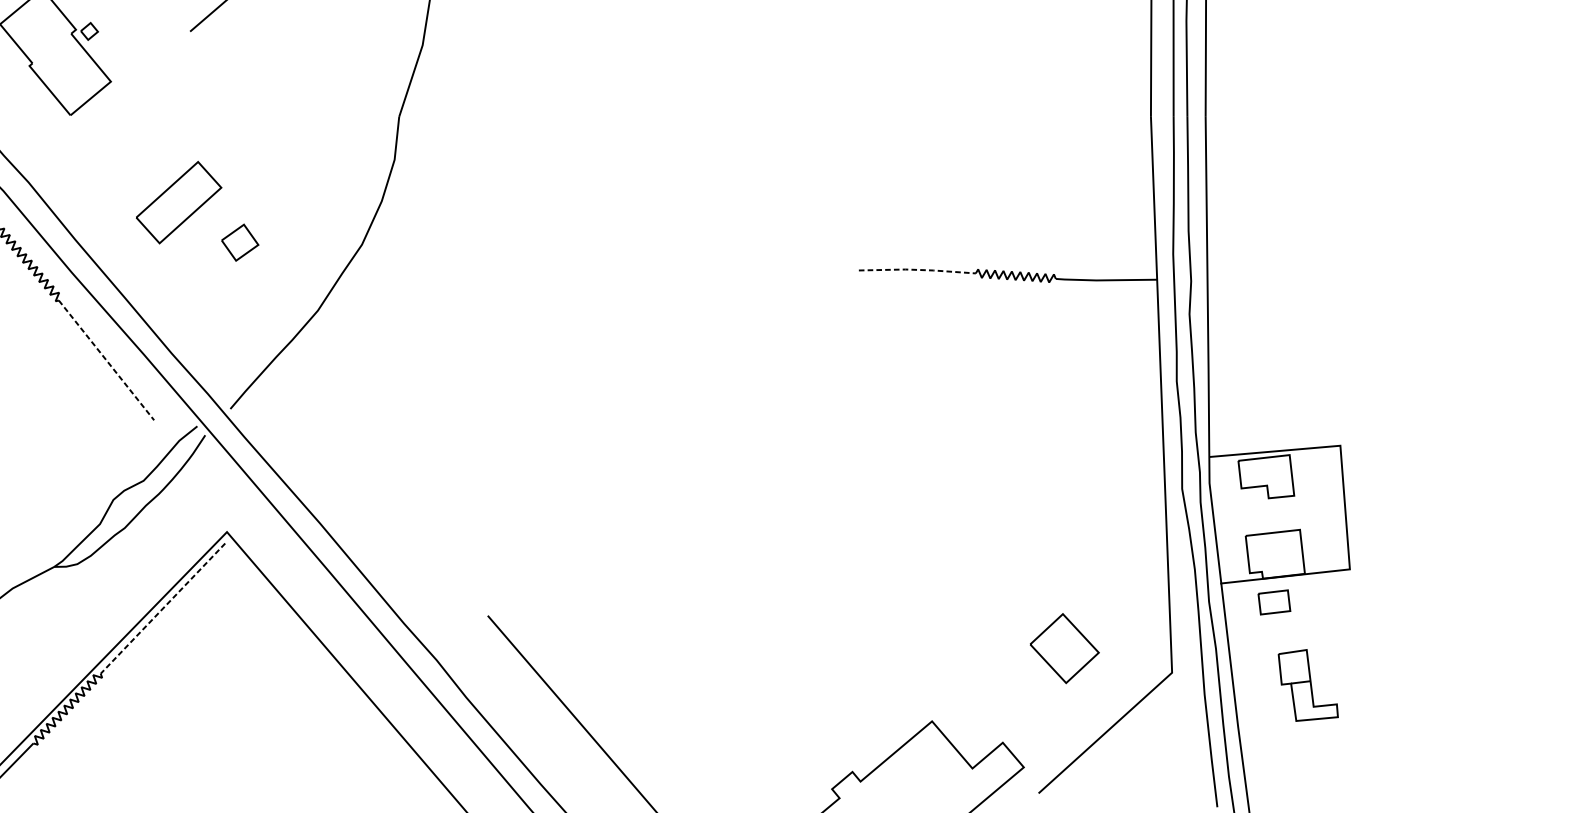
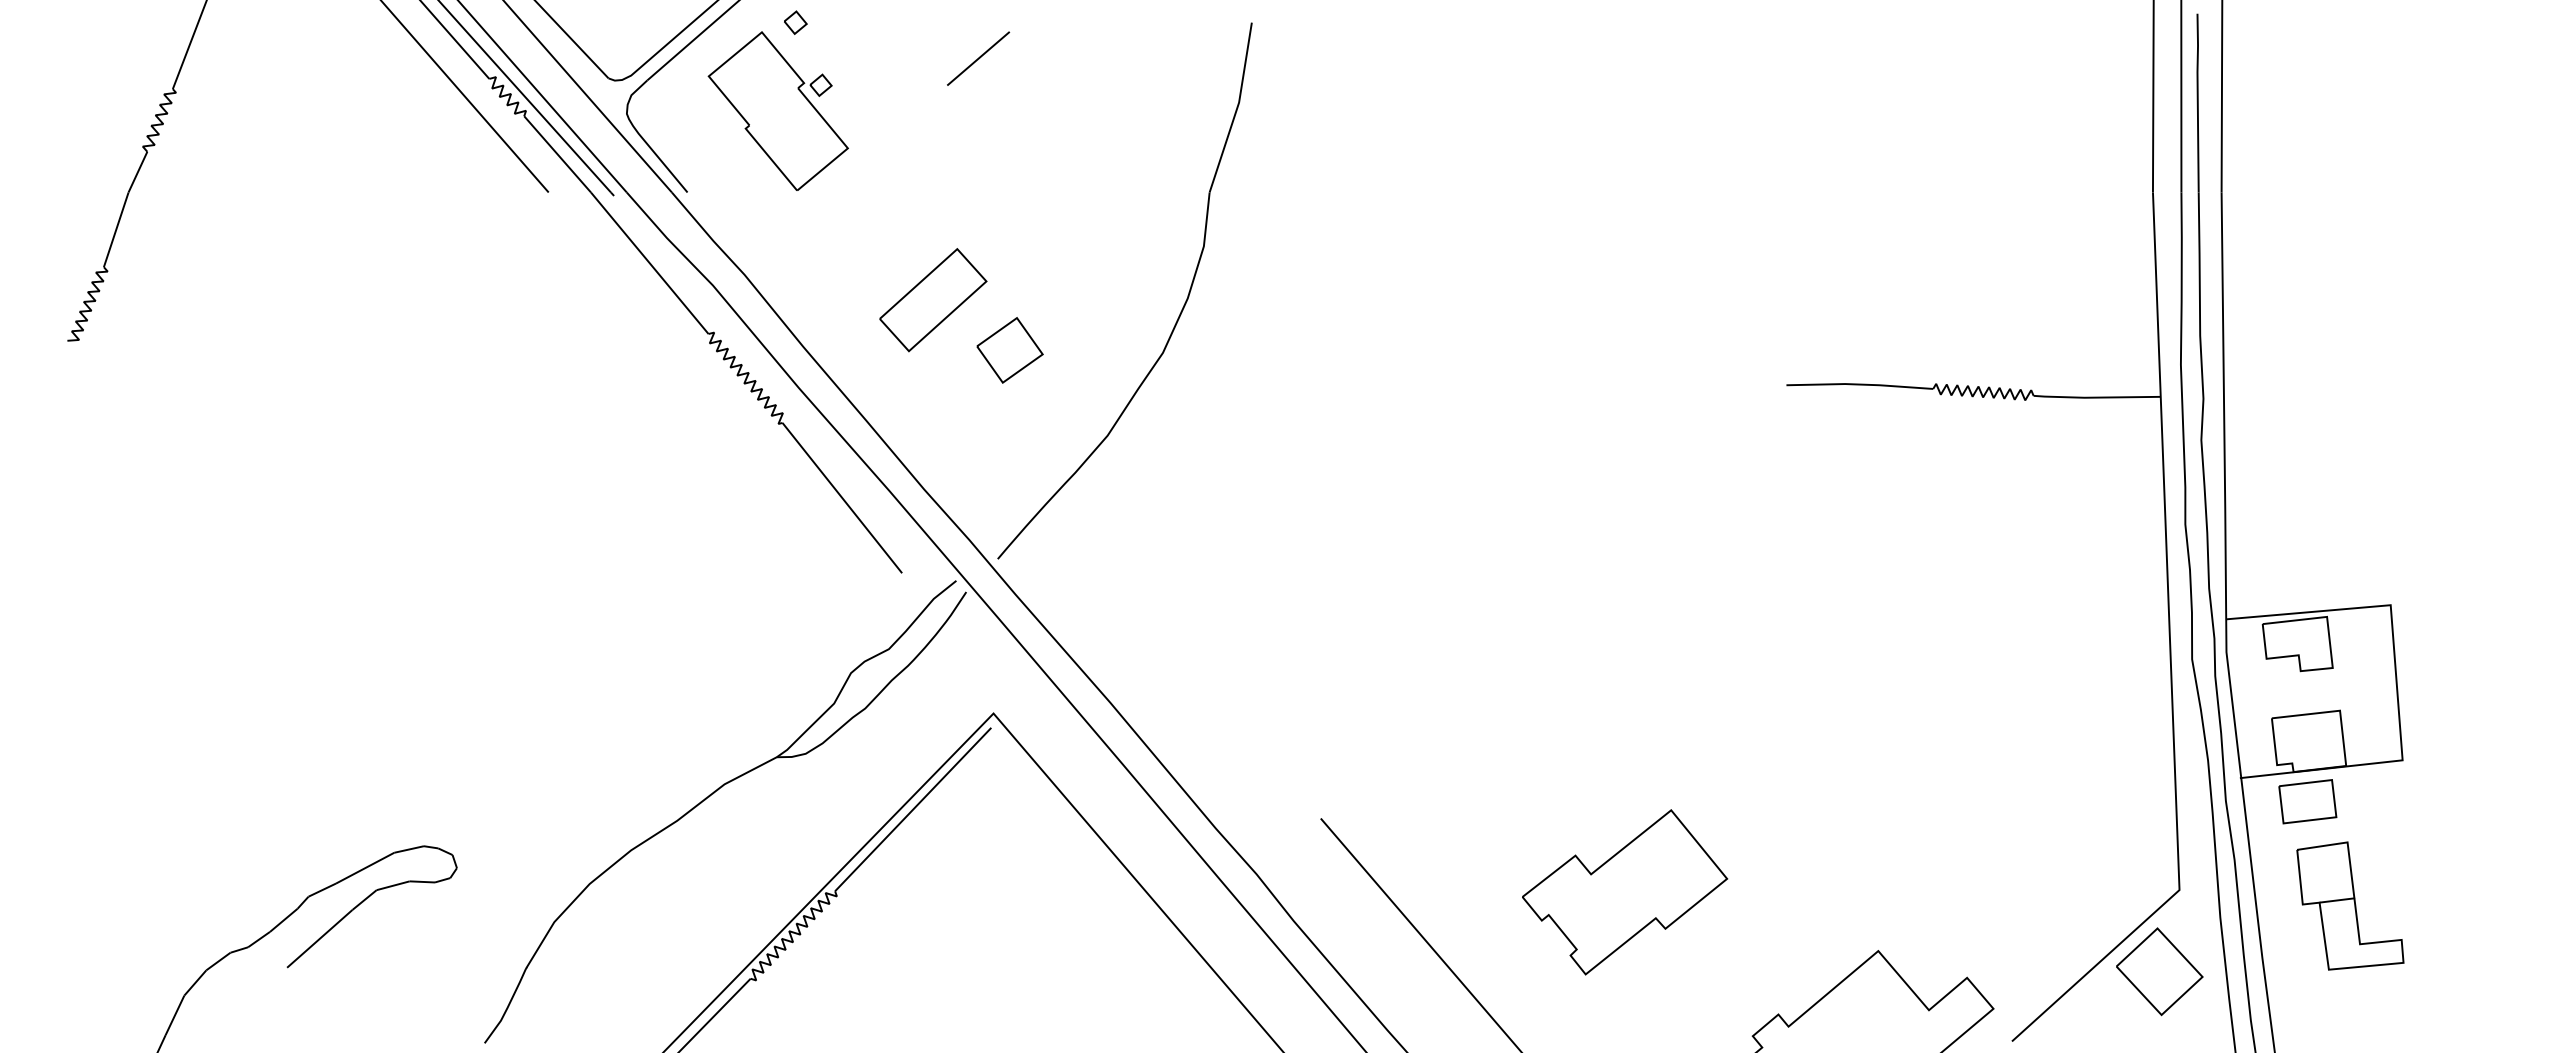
part: (239, 242) -> (1009, 350), size x1.43
line: (917, 269) -> (1859, 384), dashed -> solid
line: (106, 360) -> (842, 498), dashed -> solid
part: (1274, 602) -> (2307, 801), size x1.43
line: (162, 608) -> (912, 809), dashed -> solid
part: (1064, 648) -> (2159, 971), moved
part: (730, 674) -> (1625, 892), added
part: (1308, 685) -> (2350, 905), size x1.43

